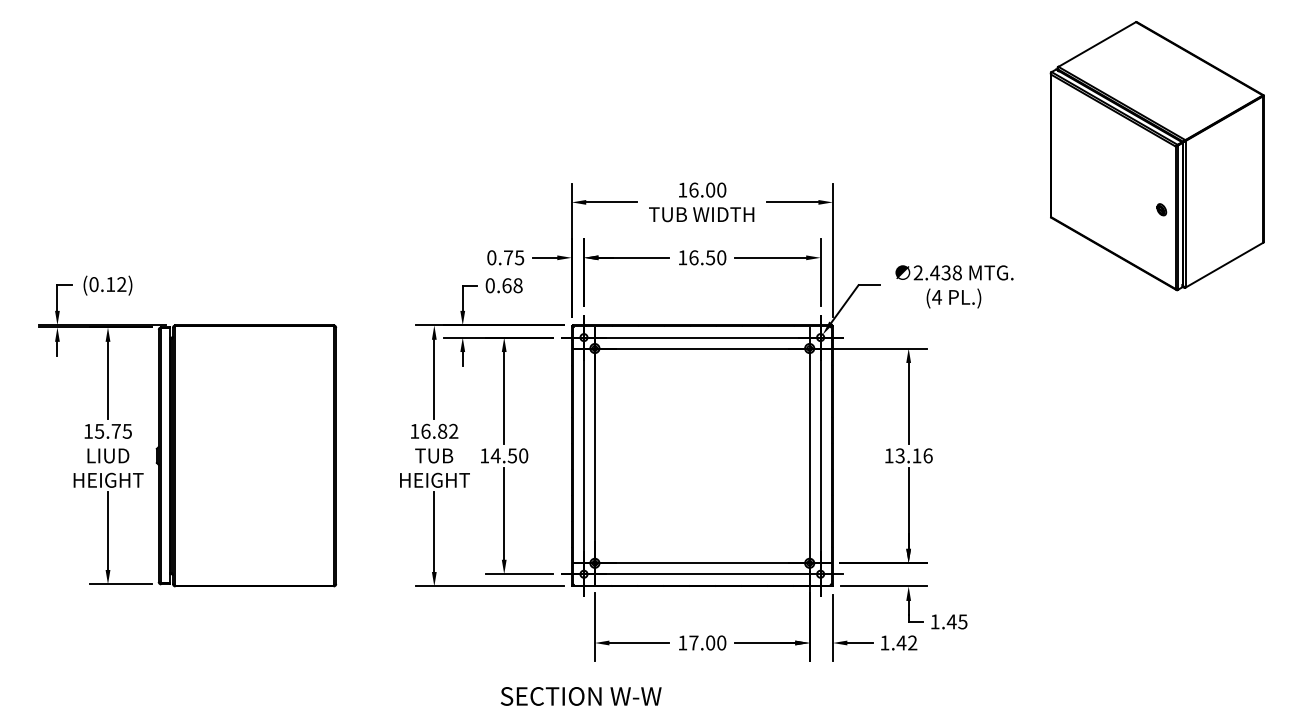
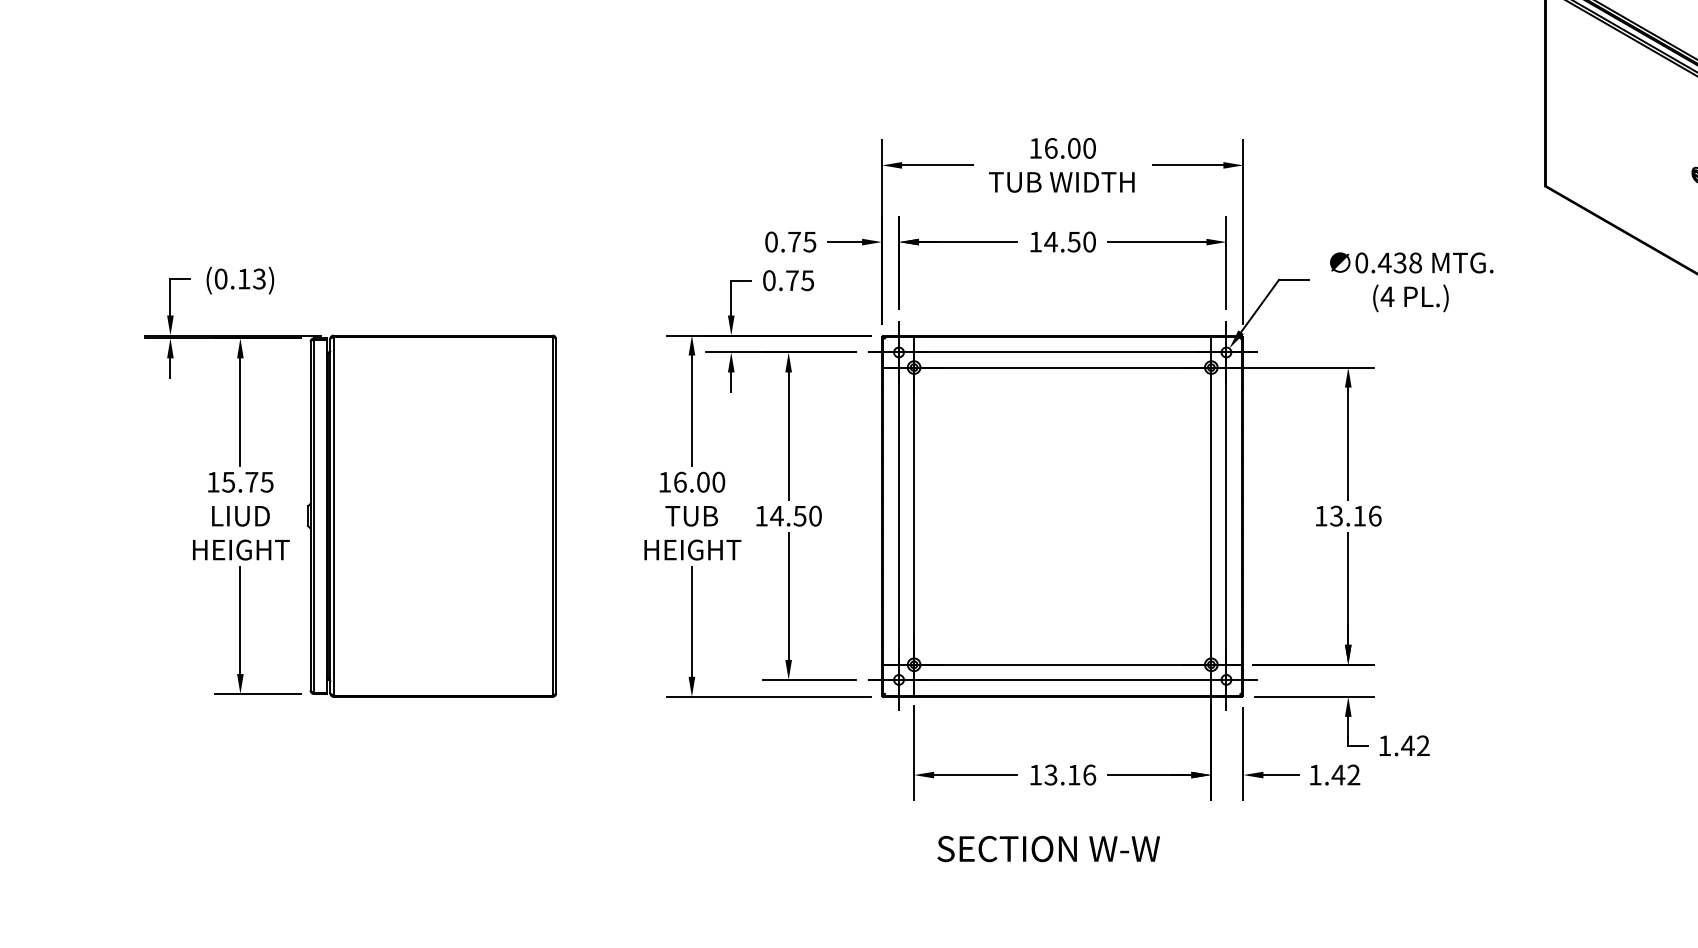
text: (693, 257) -> (1050, 241), 16.50 -> 14.50
text: (917, 272) -> (1360, 262), 2.438 -> 0.438
text: (121, 284) -> (259, 279), (0.12) -> (0.13)
text: (512, 285) -> (800, 280), 0.68 -> 0.75
text: (448, 431) -> (711, 482), 16.82 -> 16.00
text: (962, 621) -> (1422, 745), 1.45 -> 1.42
text: (707, 642) -> (1069, 774), 17.00 -> 13.16
text: (580, 696) -> (1047, 849), moved

